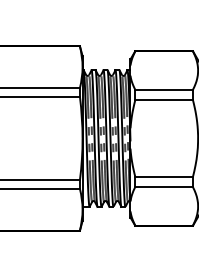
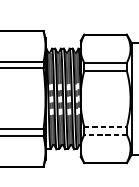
line: (164, 176) -> (105, 126), solid -> dashed
line: (164, 187) -> (105, 134), solid -> dashed

